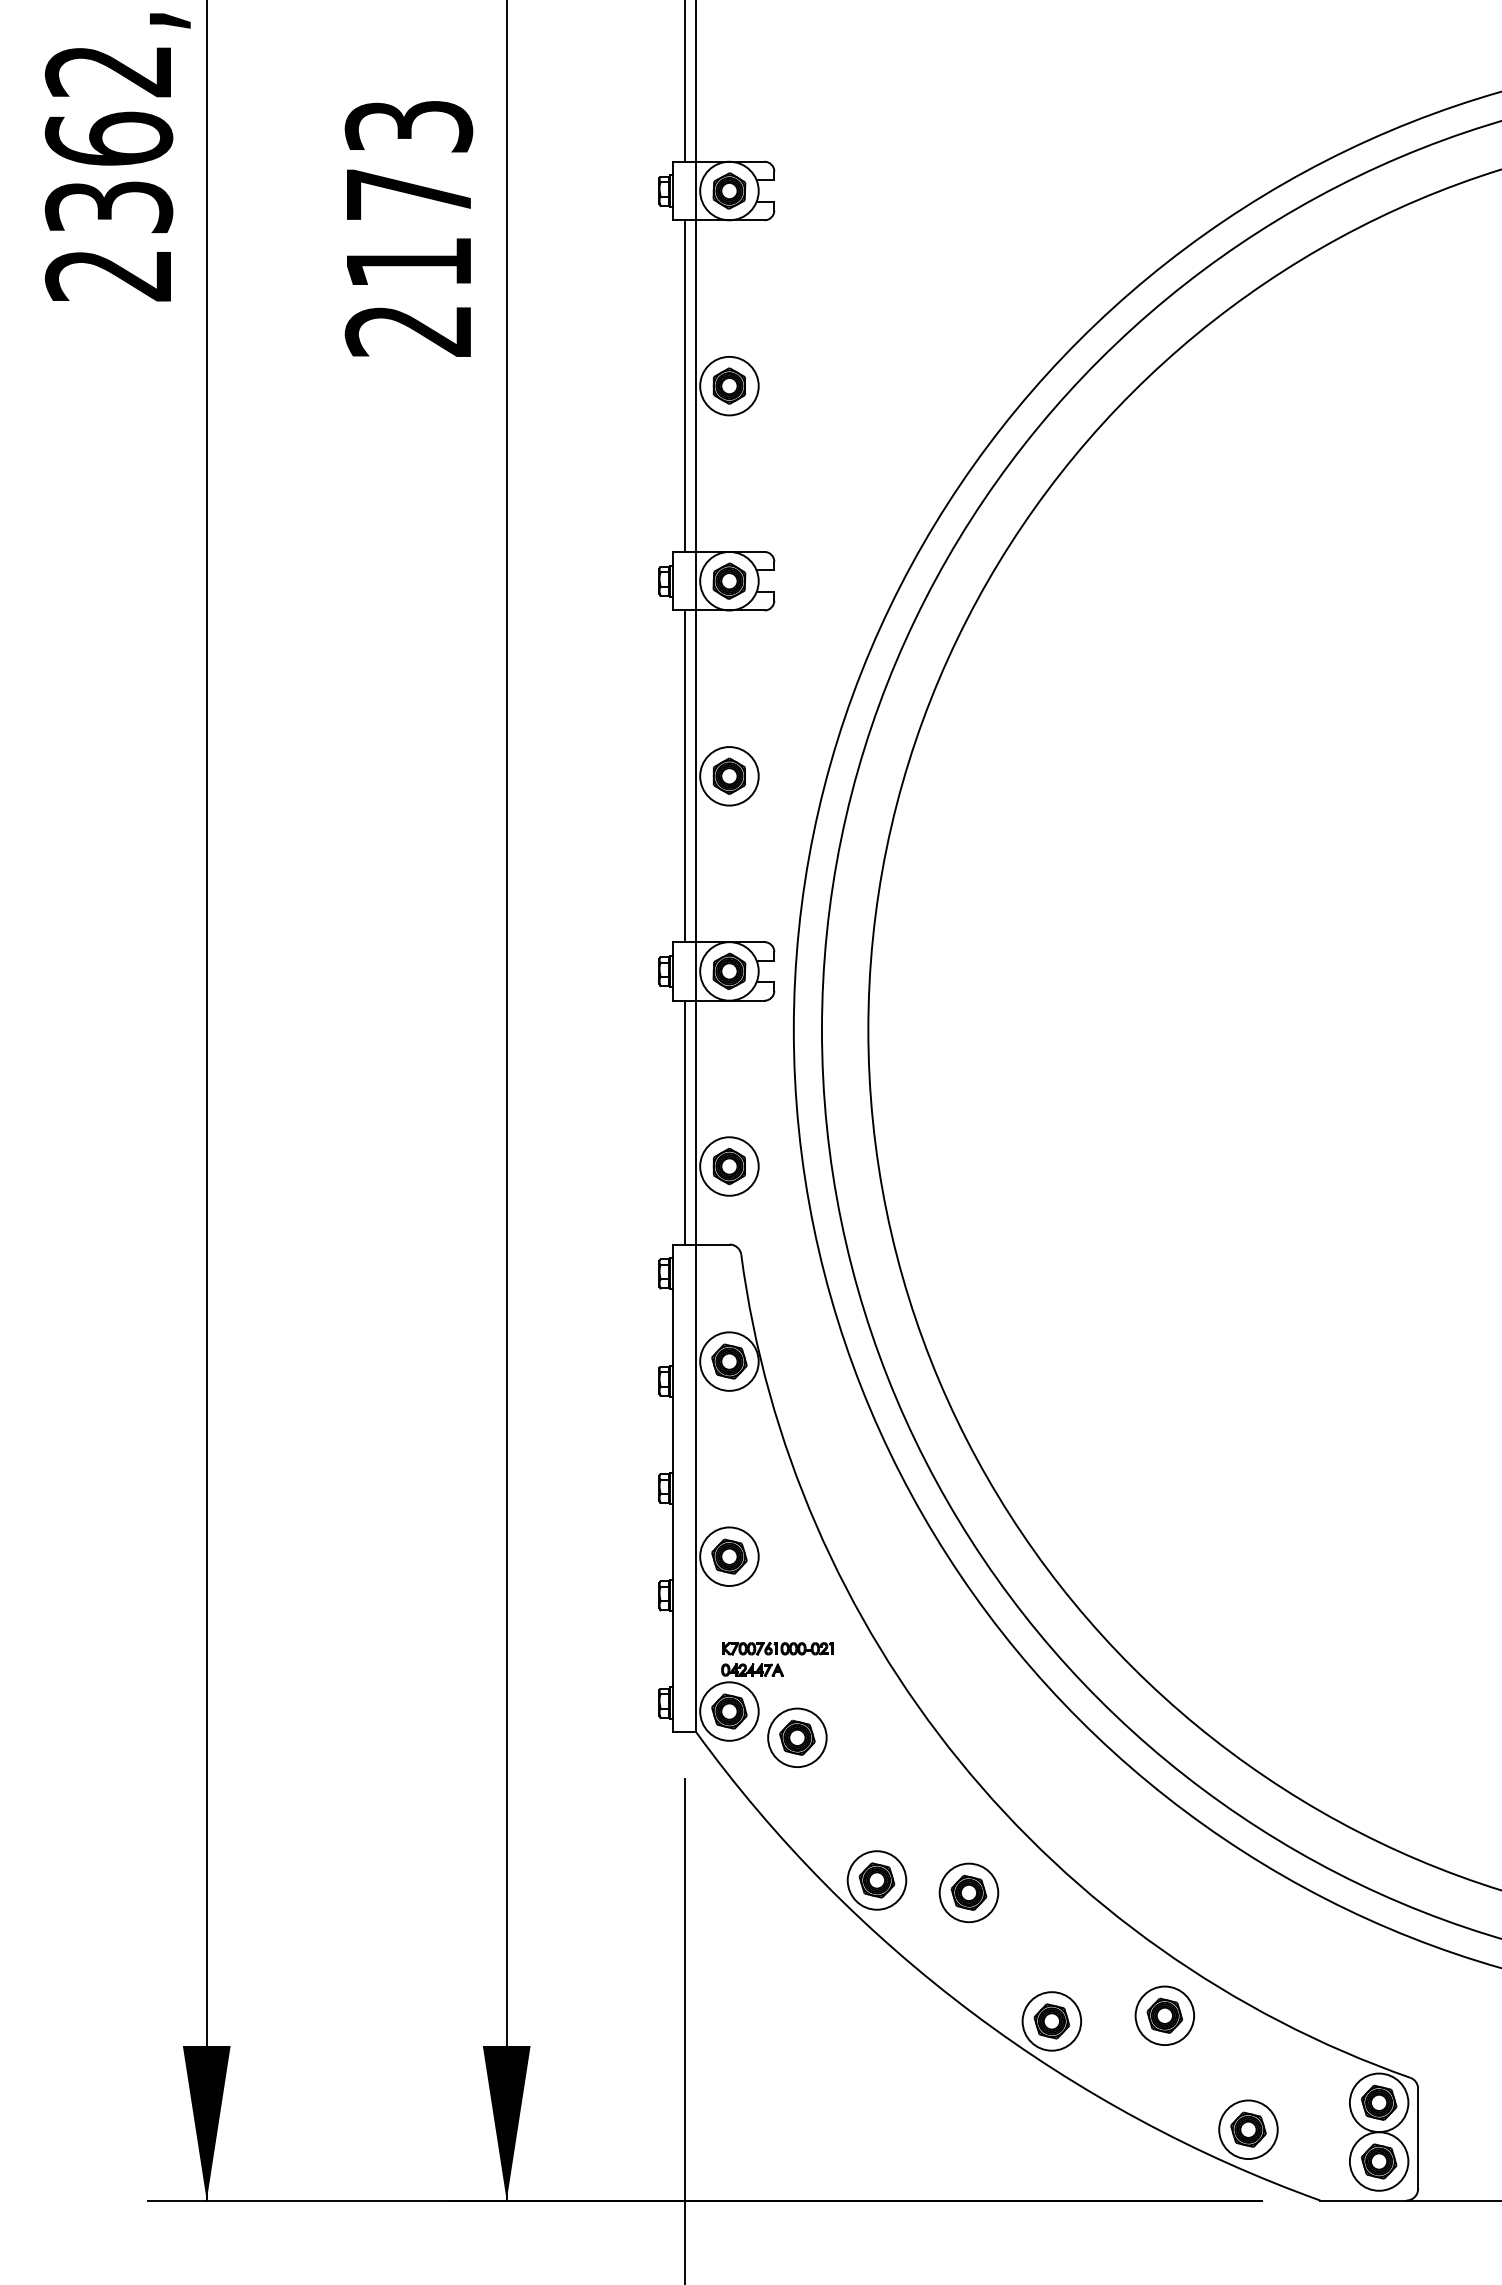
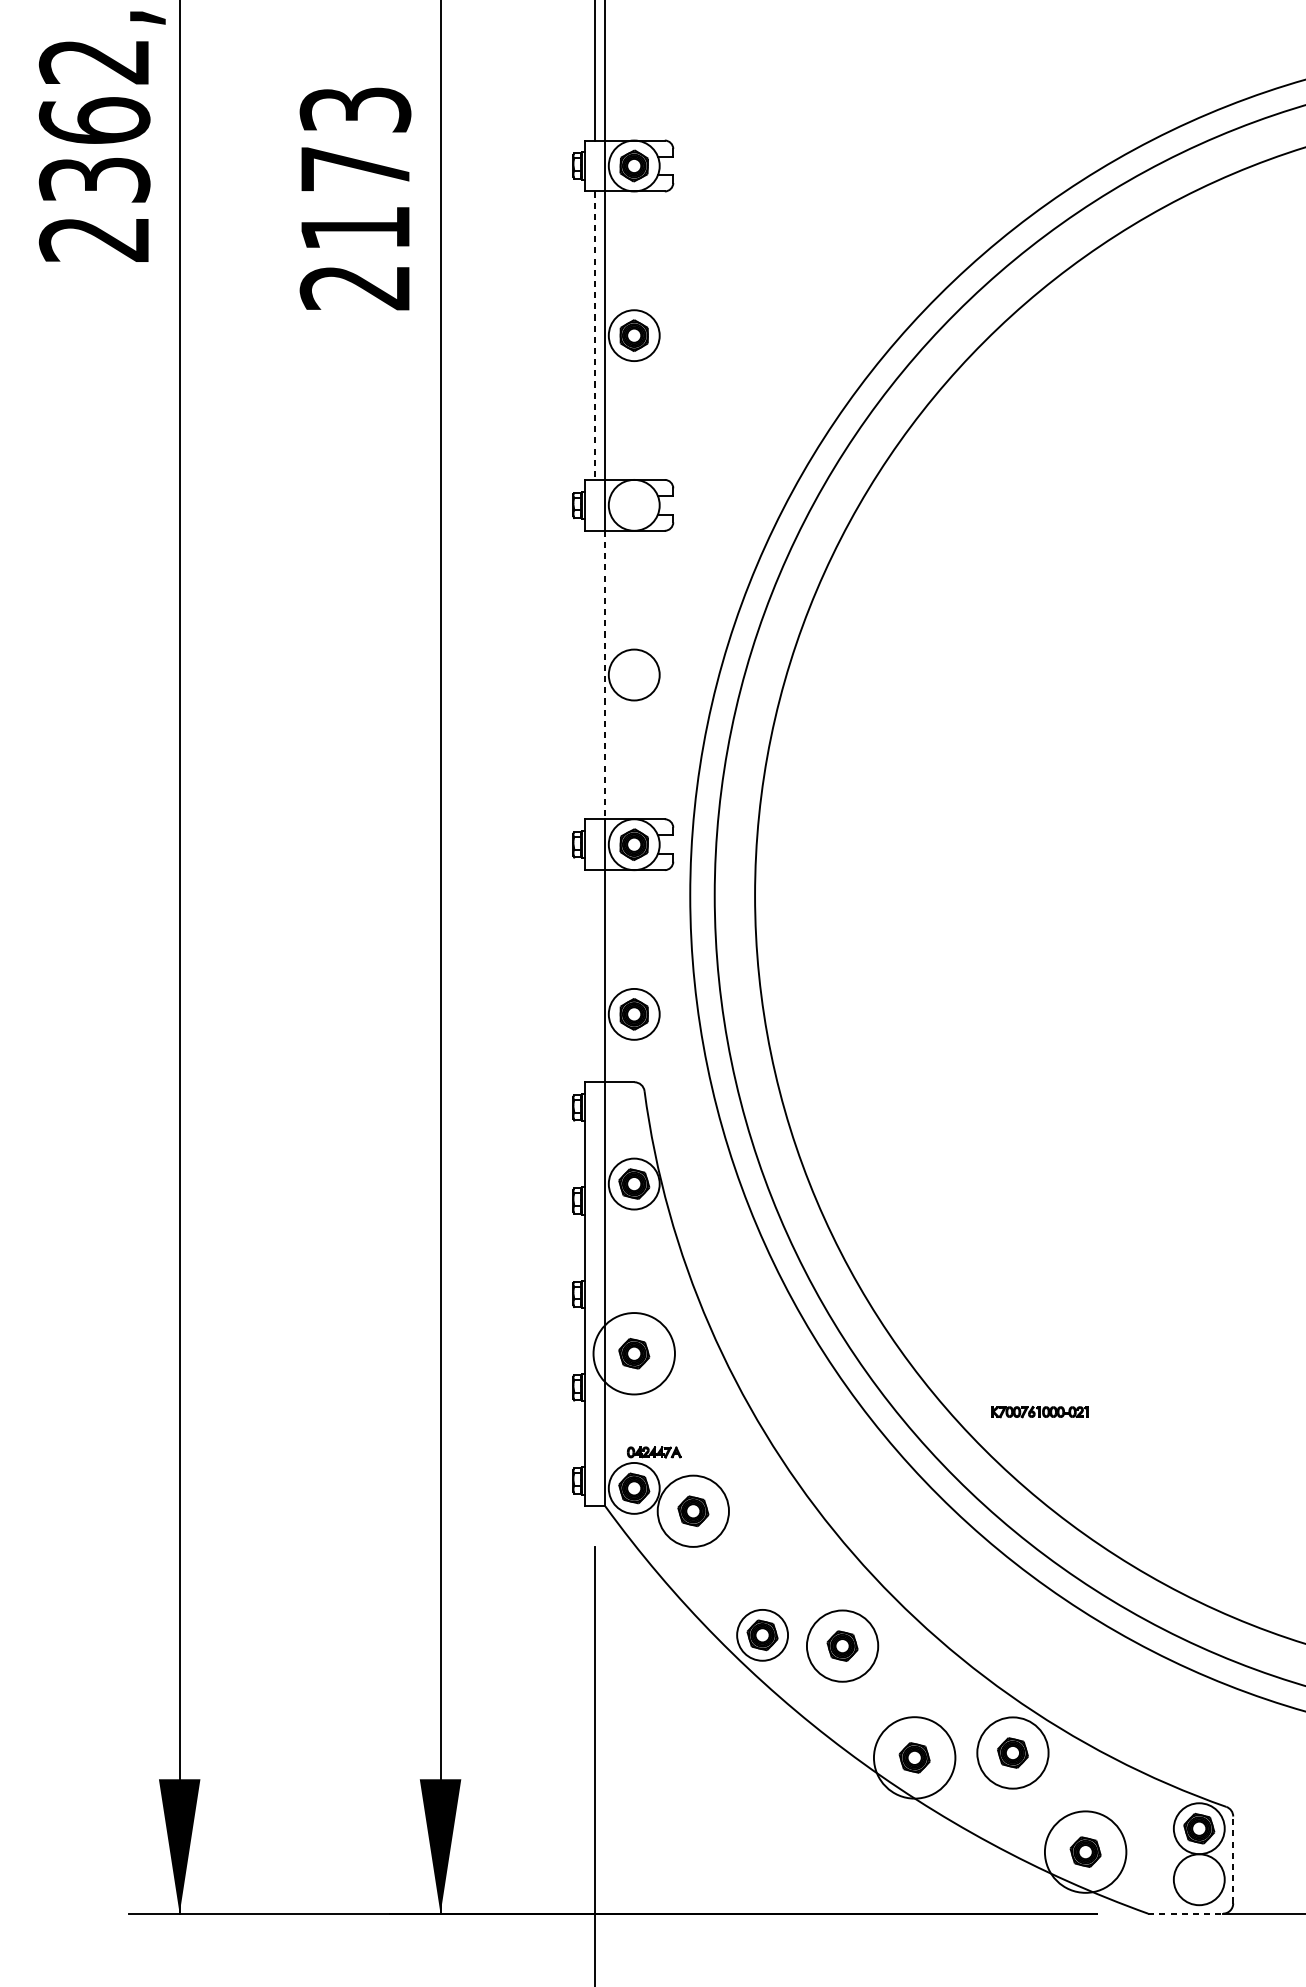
line: (684, 386) -> (595, 336), solid -> dashed
part: (729, 580) -> (634, 504), removed
part: (728, 775) -> (633, 674), removed
line: (684, 776) -> (595, 675), removed
line: (696, 776) -> (605, 675), solid -> dashed
line: (684, 1122) -> (595, 976), removed
circle: (729, 1556) -> (634, 1353), size x1.6
part: (777, 1648) -> (1039, 1411), moved
circle: (797, 1737) -> (693, 1510), size x1.4
circle: (968, 1892) -> (842, 1645), size x1.4
circle: (1164, 2015) -> (1012, 1752), size x1.4
circle: (1051, 2021) -> (914, 1757), size x1.6
circle: (1248, 2129) -> (1085, 1851), size x1.6
line: (1418, 2138) -> (1233, 1859), solid -> dashed
part: (1379, 2161) -> (1199, 1879), removed
line: (1363, 2200) -> (1185, 1913), solid -> dashed

